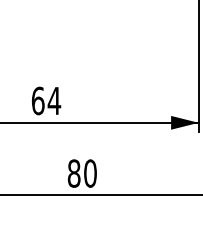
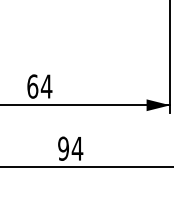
text: (82, 173) -> (70, 148), 80 -> 94

